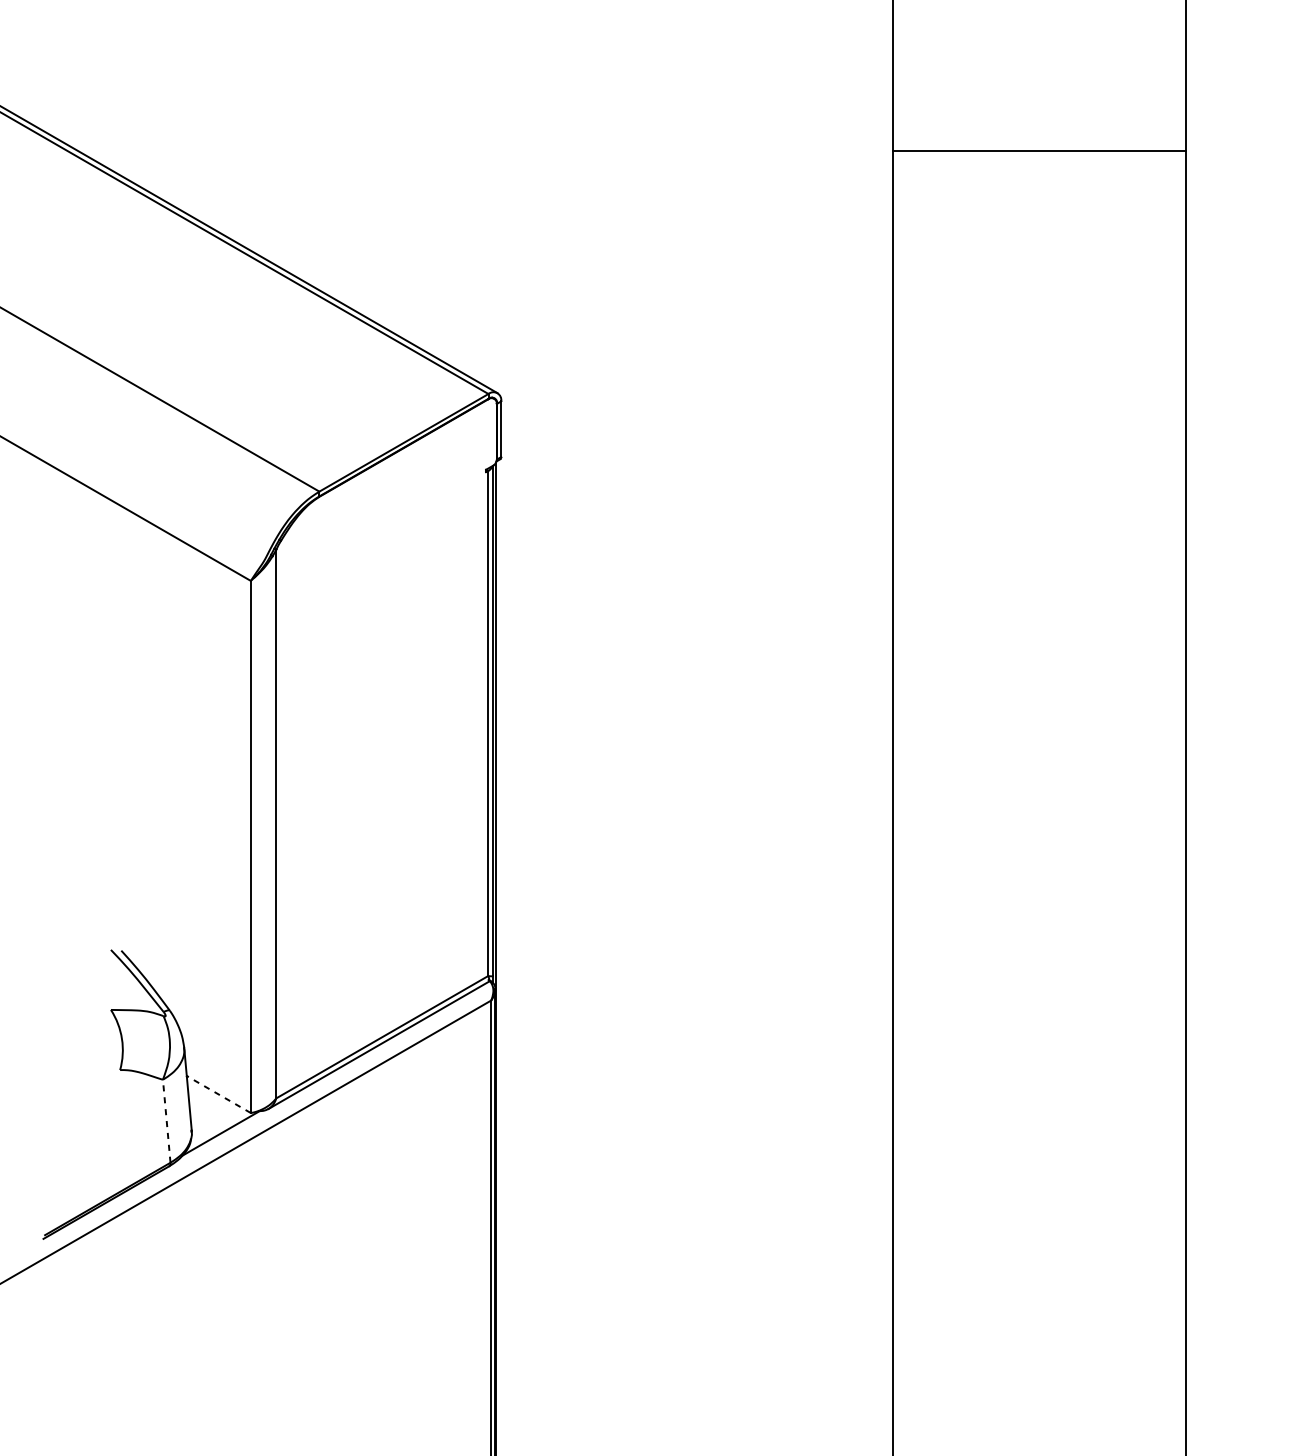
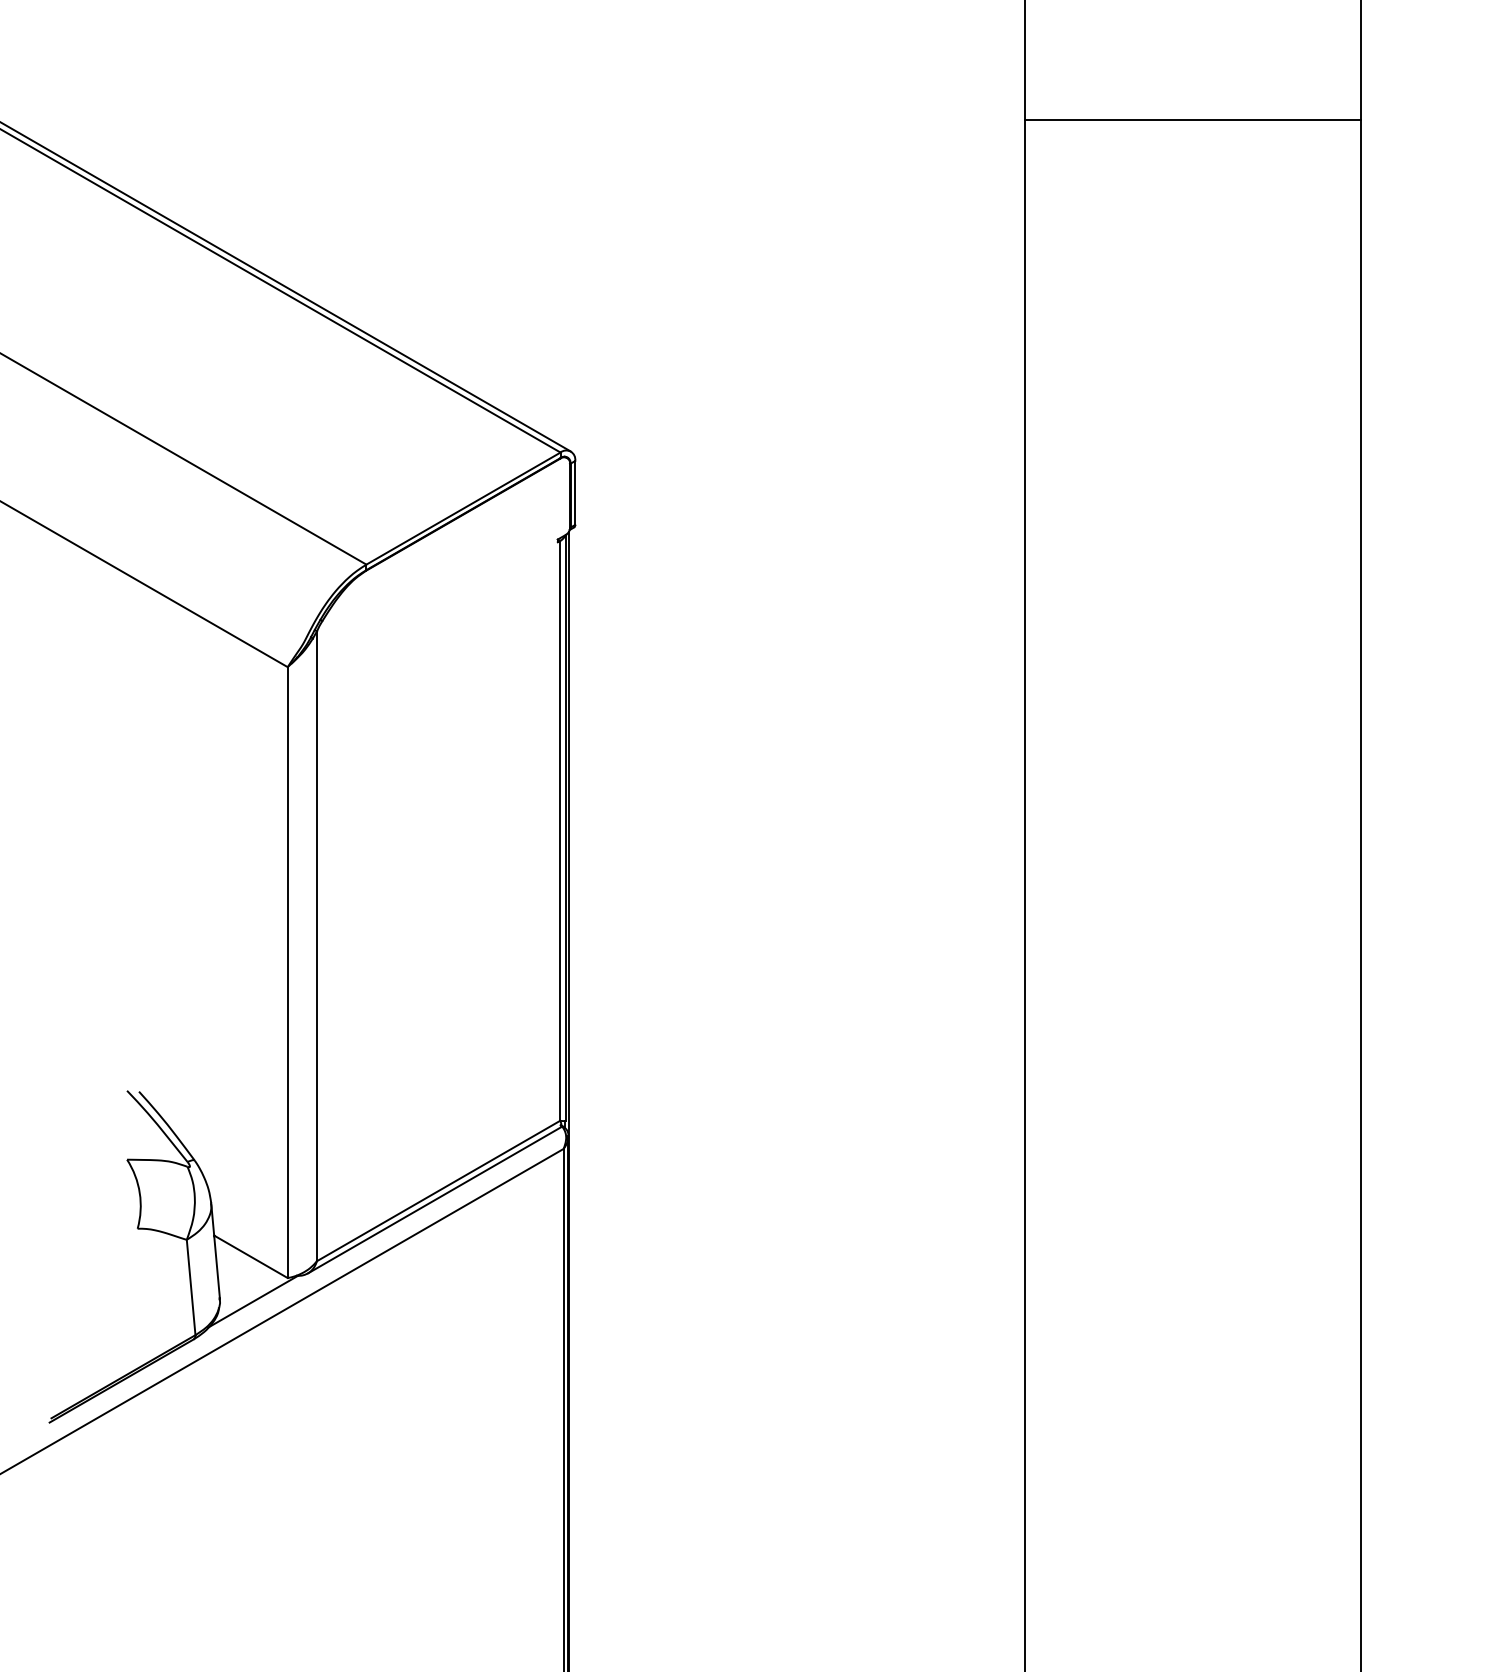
line: (1038, 150) -> (1192, 119), moved
line: (218, 1094) -> (250, 1256), dashed -> solid
line: (167, 1121) -> (191, 1287), dashed -> solid

